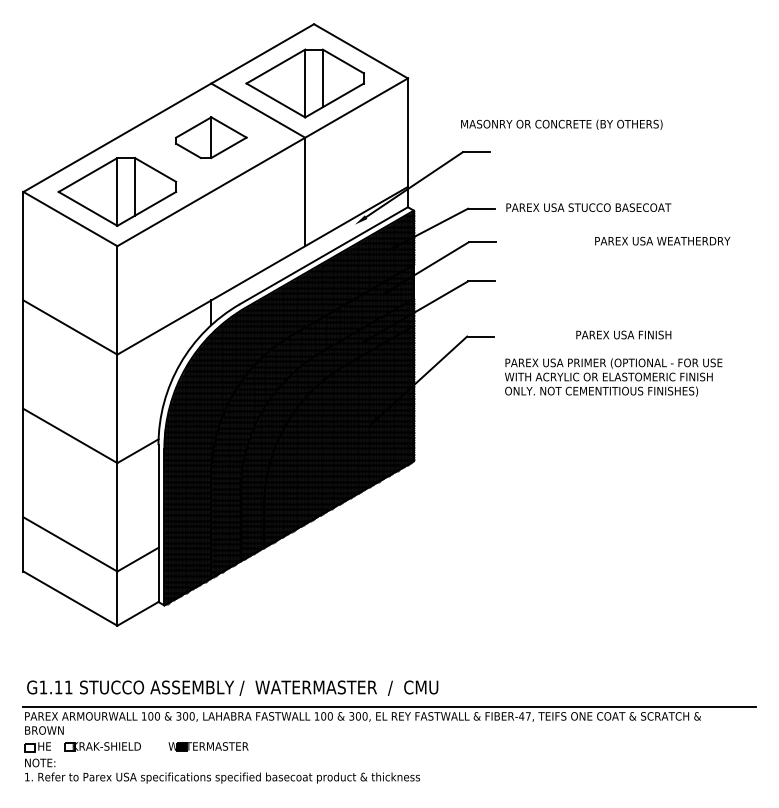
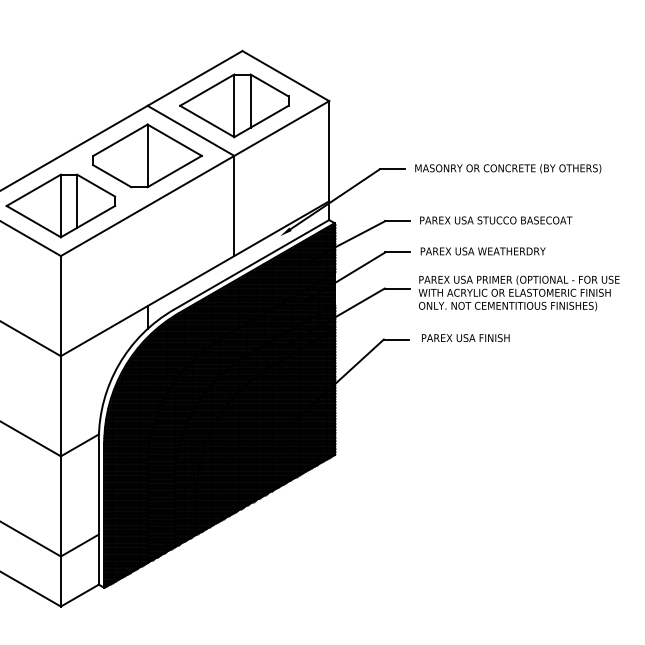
text: (561, 124) -> (507, 168), moved
part: (211, 137) -> (147, 155), size x1.67
text: (662, 240) -> (483, 250), moved
text: (623, 334) -> (465, 337), moved
text: (613, 377) -> (519, 293), moved

